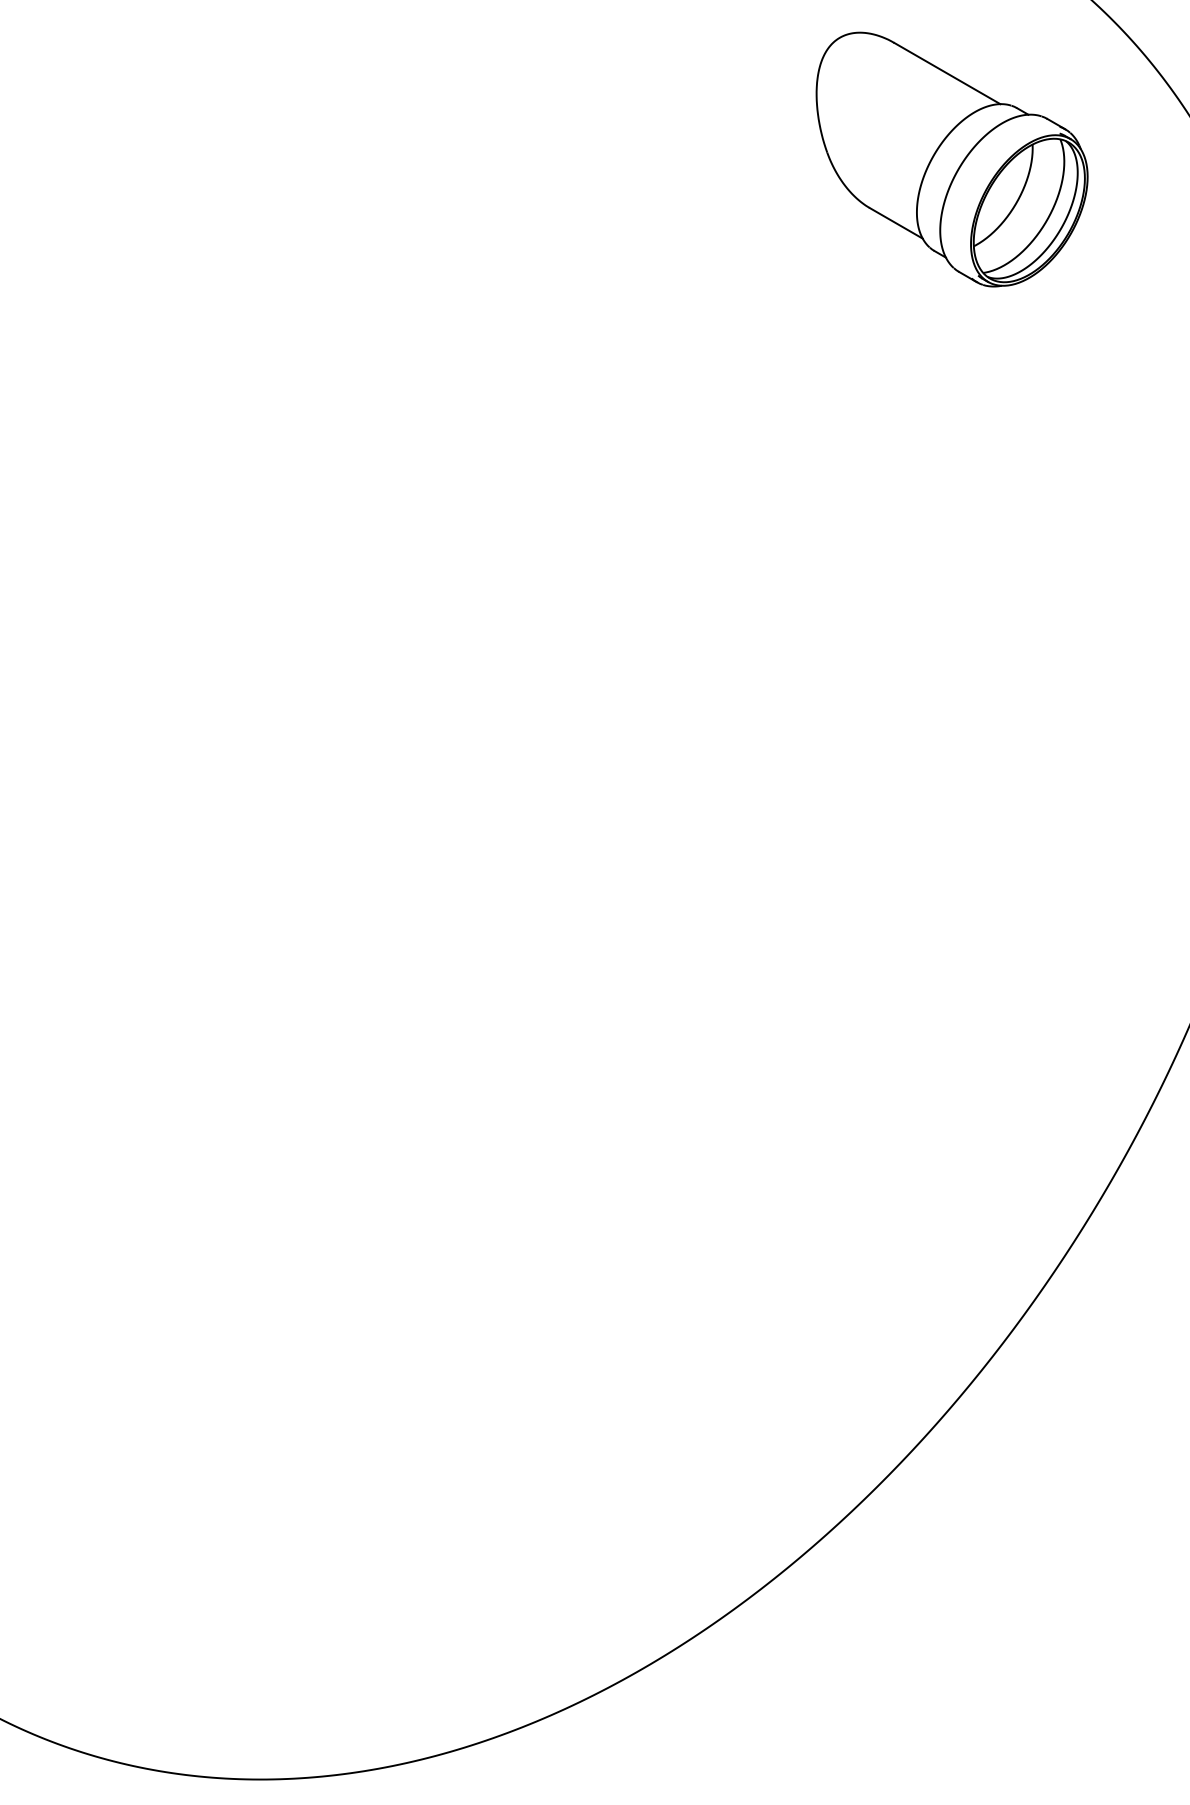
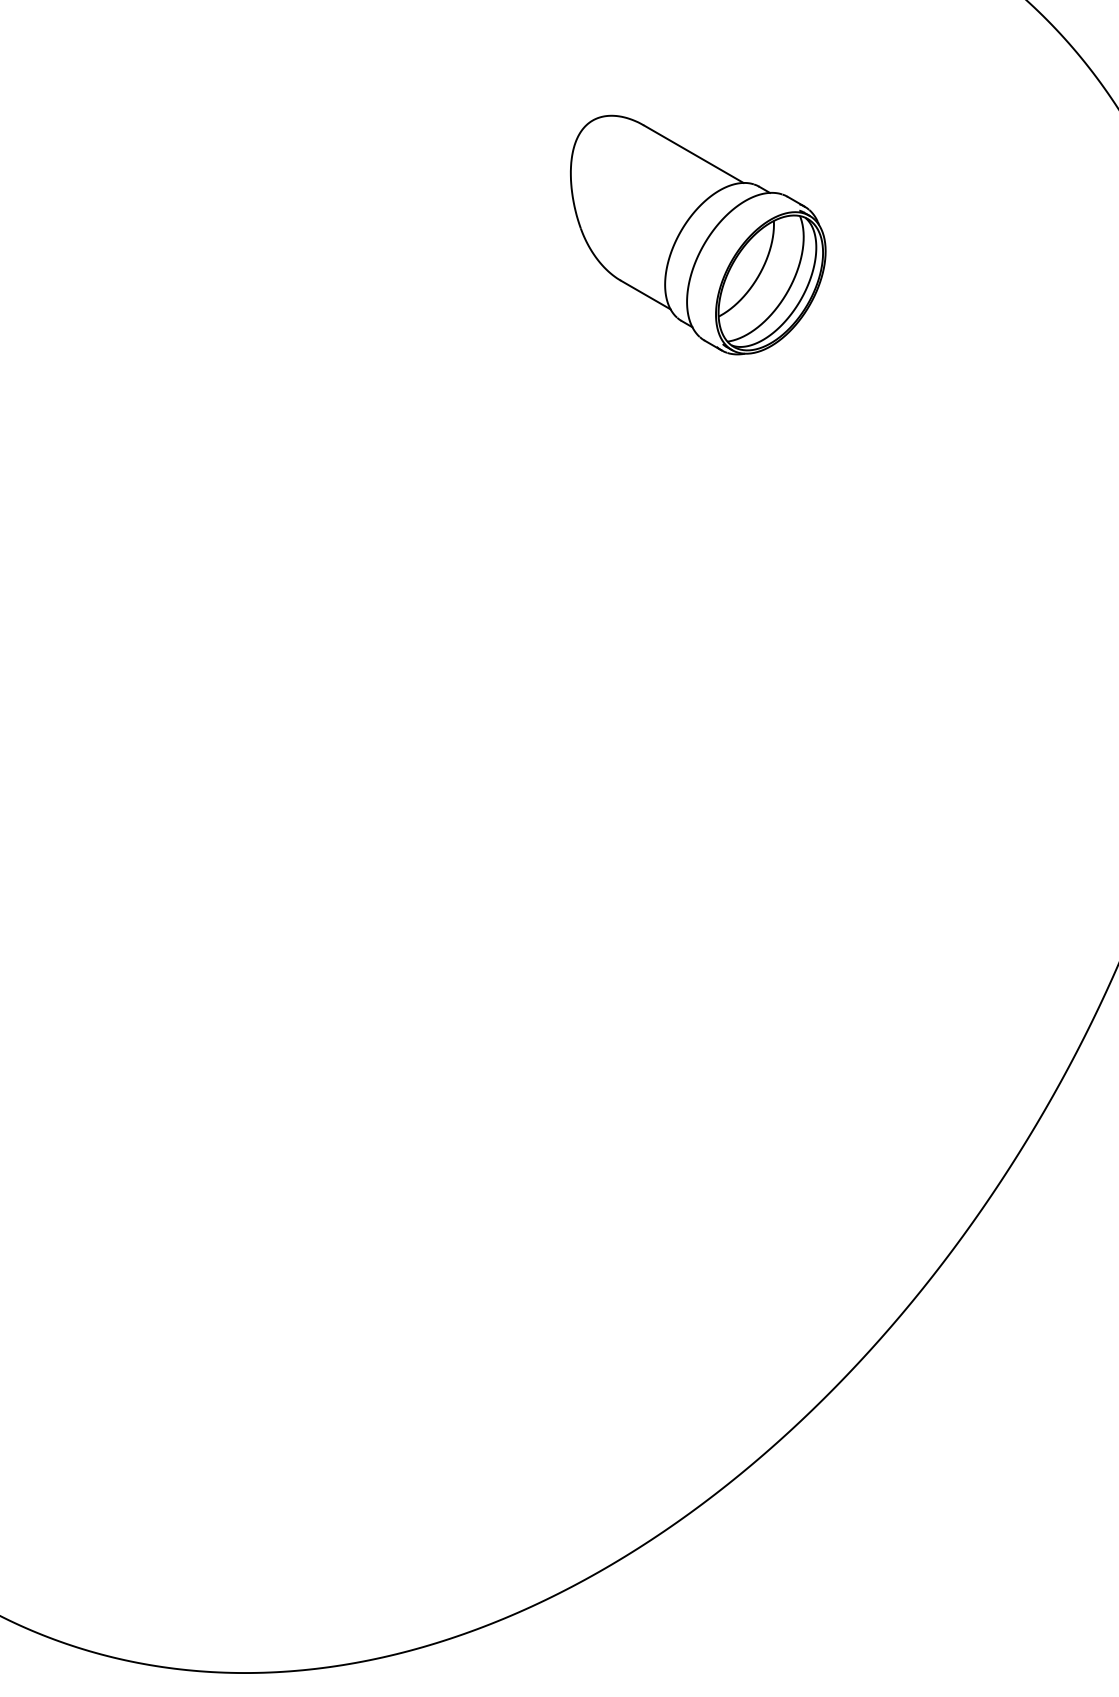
part: (952, 158) -> (698, 234), moved

